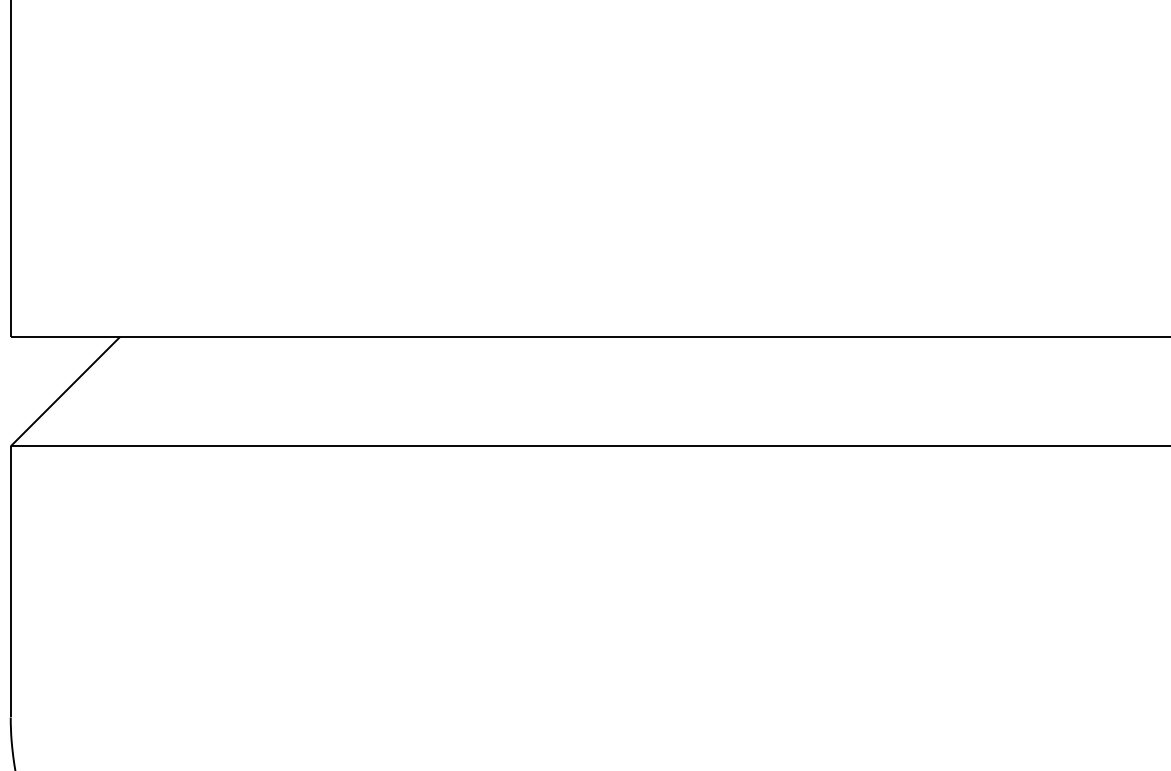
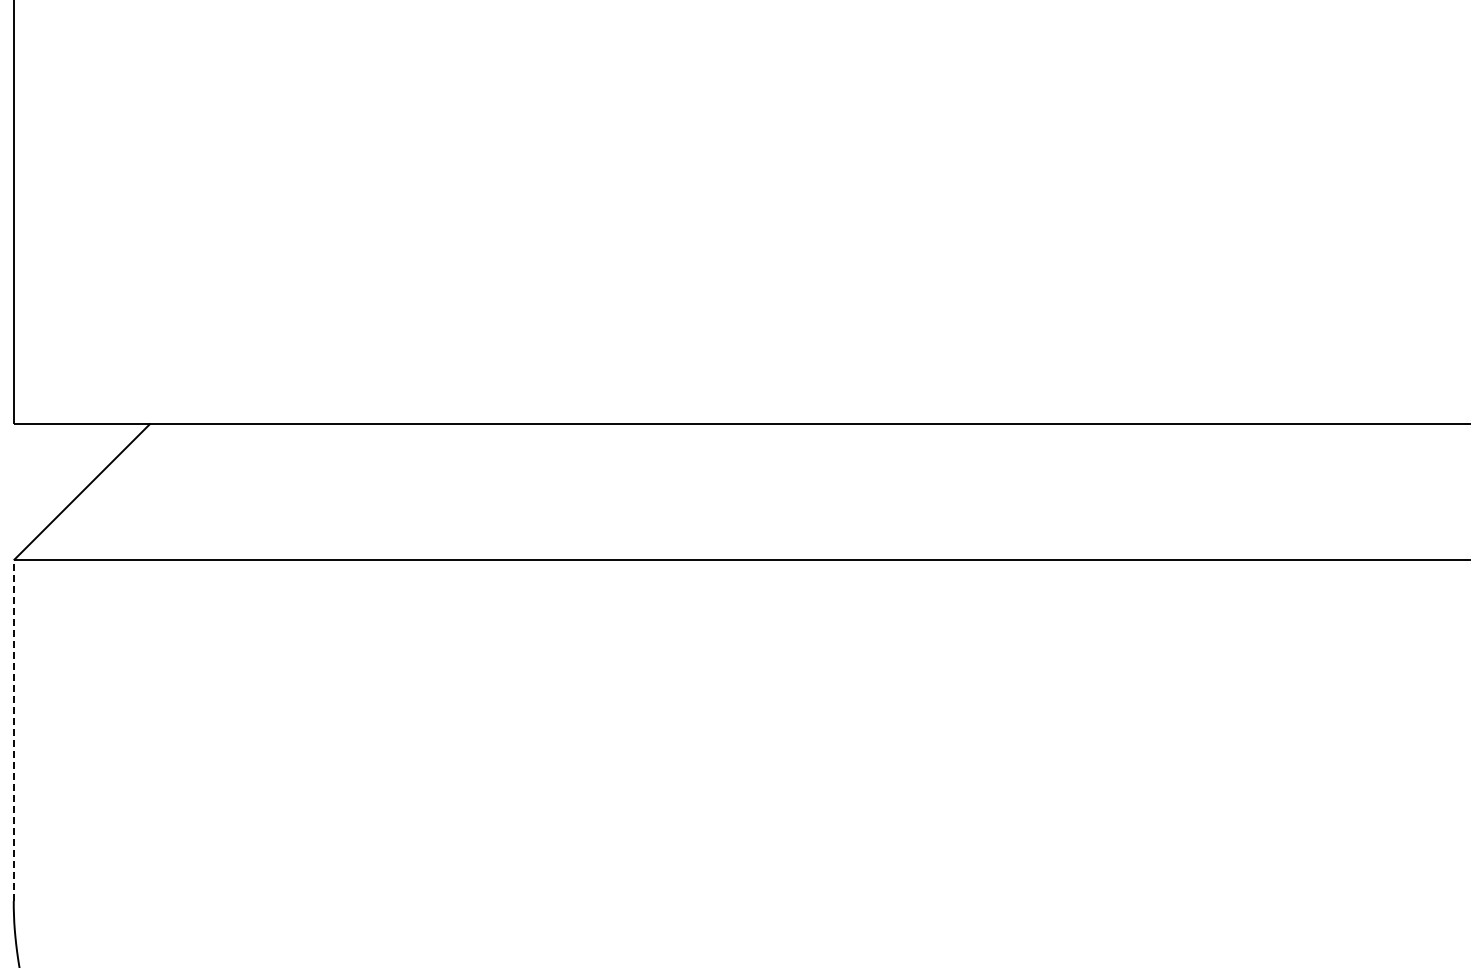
line: (10, 581) -> (13, 730), solid -> dashed

